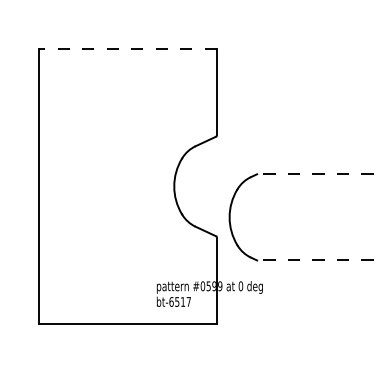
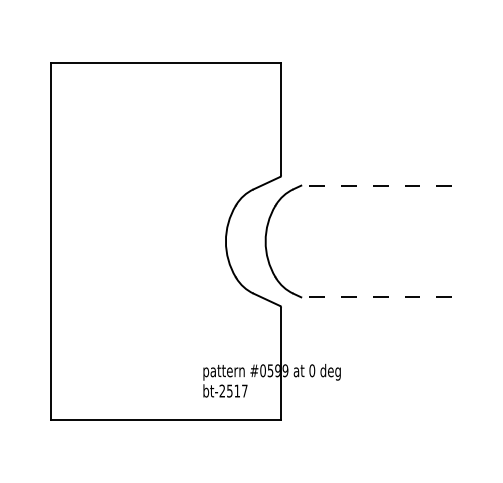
line: (127, 48) -> (165, 62), dashed -> solid
part: (299, 174) -> (356, 186), moved
text: (171, 301) -> (222, 390), bt-6517 -> bt-2517

